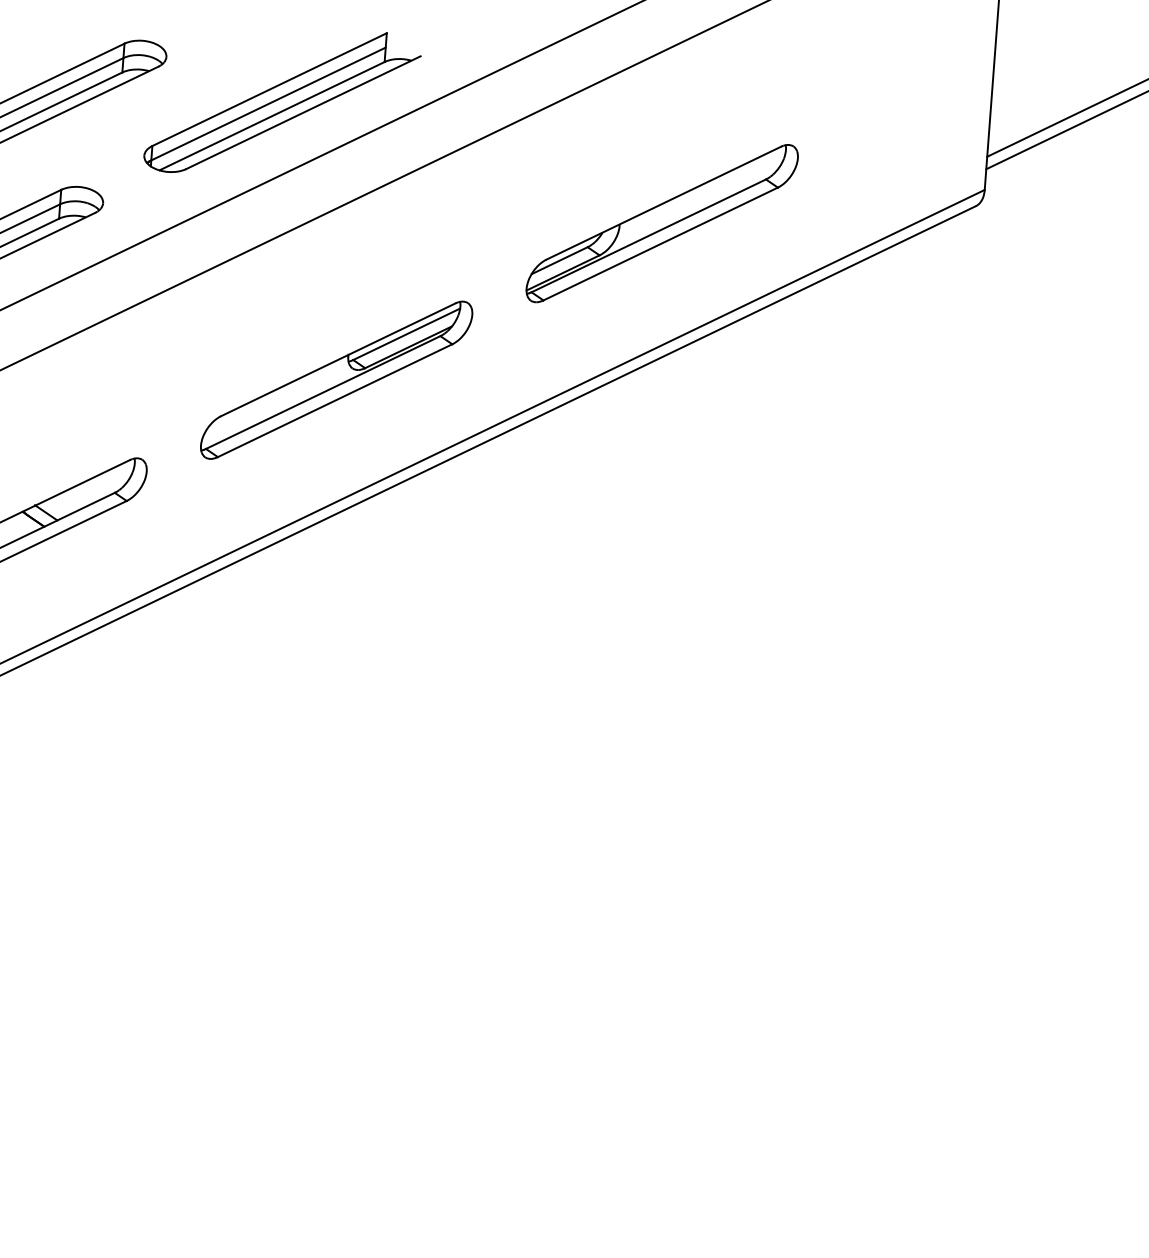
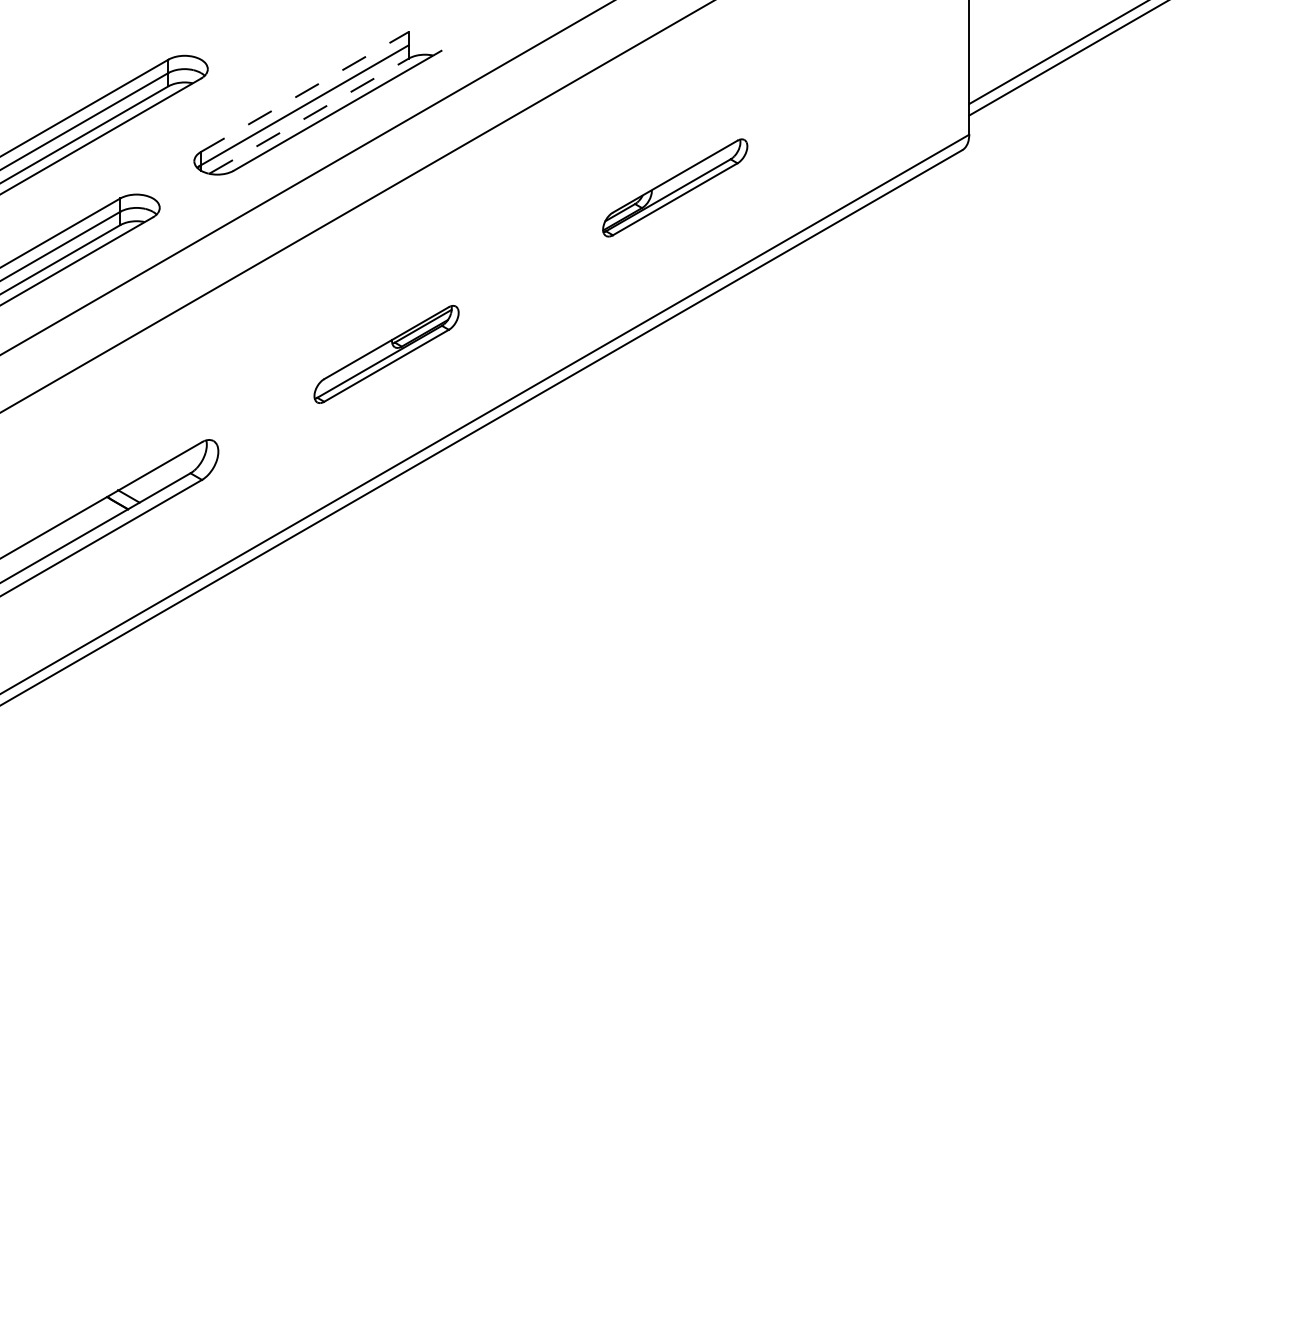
line: (269, 89) -> (304, 91), solid -> dashed
line: (272, 115) -> (309, 115), solid -> dashed
part: (662, 223) -> (675, 187), size x0.6
part: (336, 380) -> (386, 354), size x0.6

